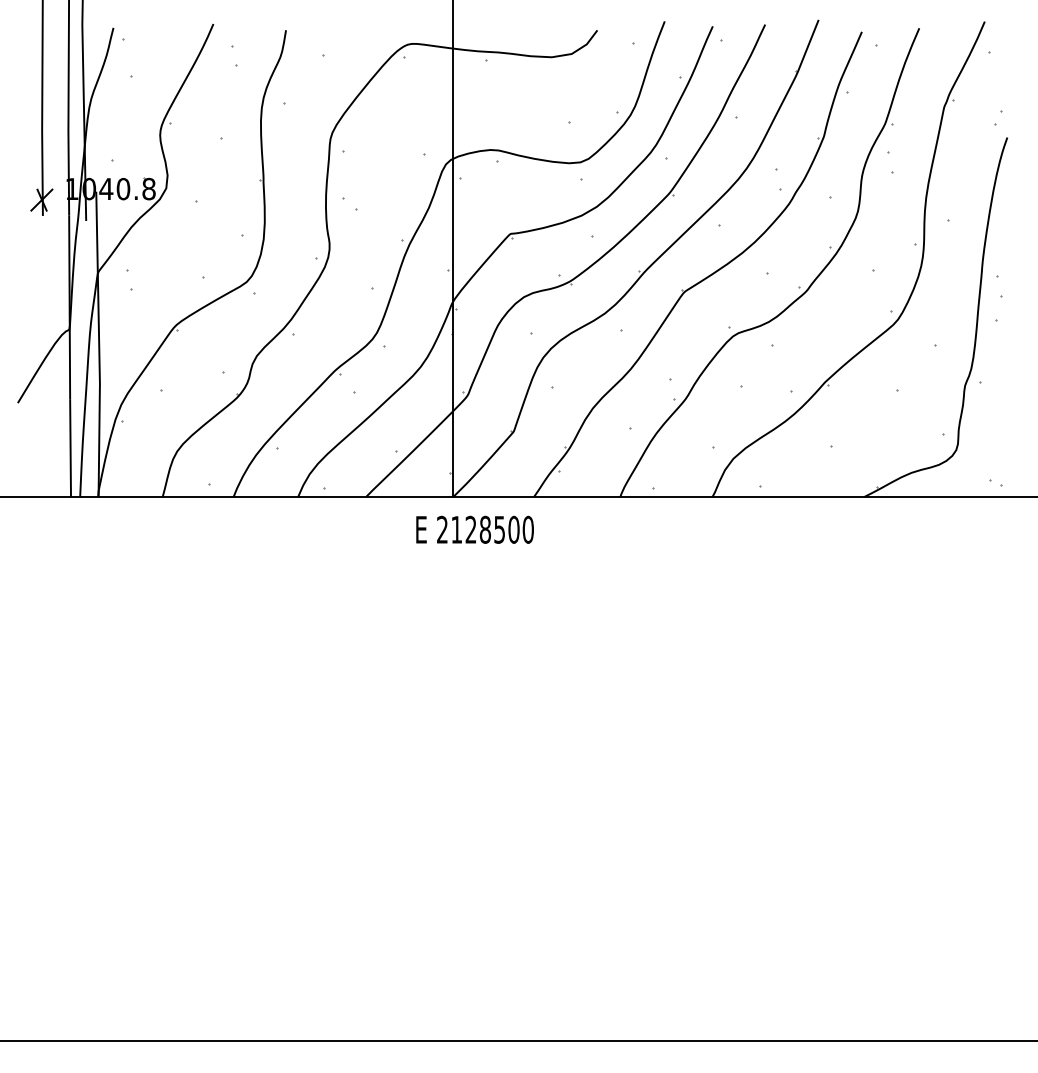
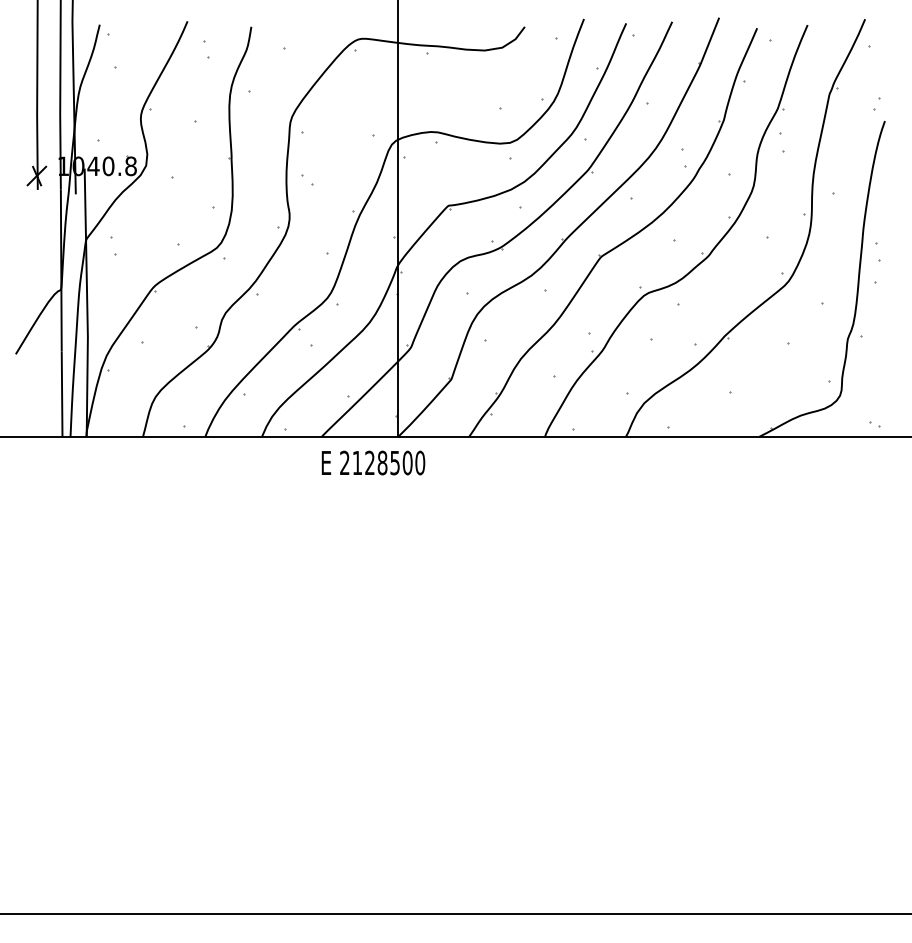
text: (474, 529) -> (372, 462), moved

